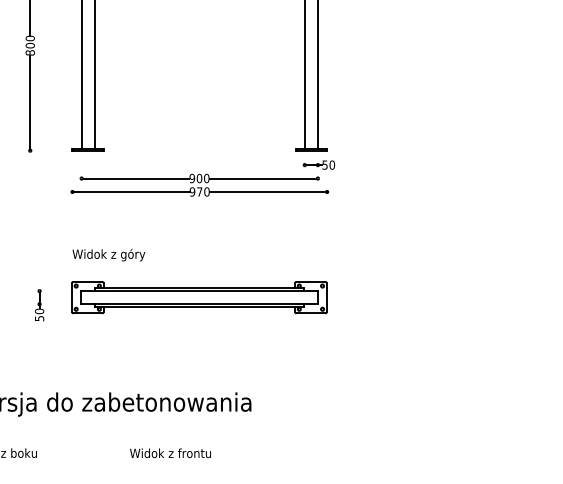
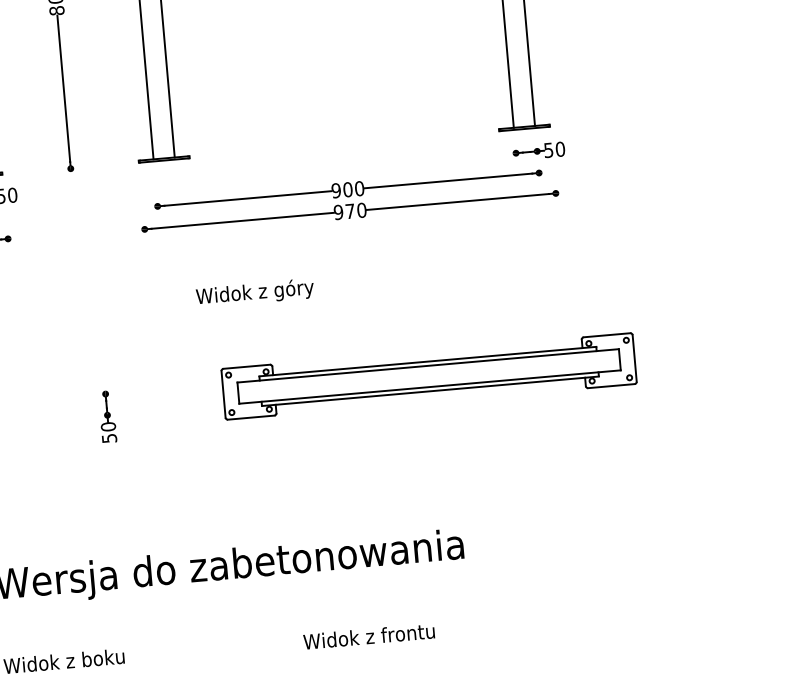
text: (108, 254) -> (254, 292), moved
part: (199, 297) -> (429, 376), moved
text: (170, 453) -> (369, 636), moved

